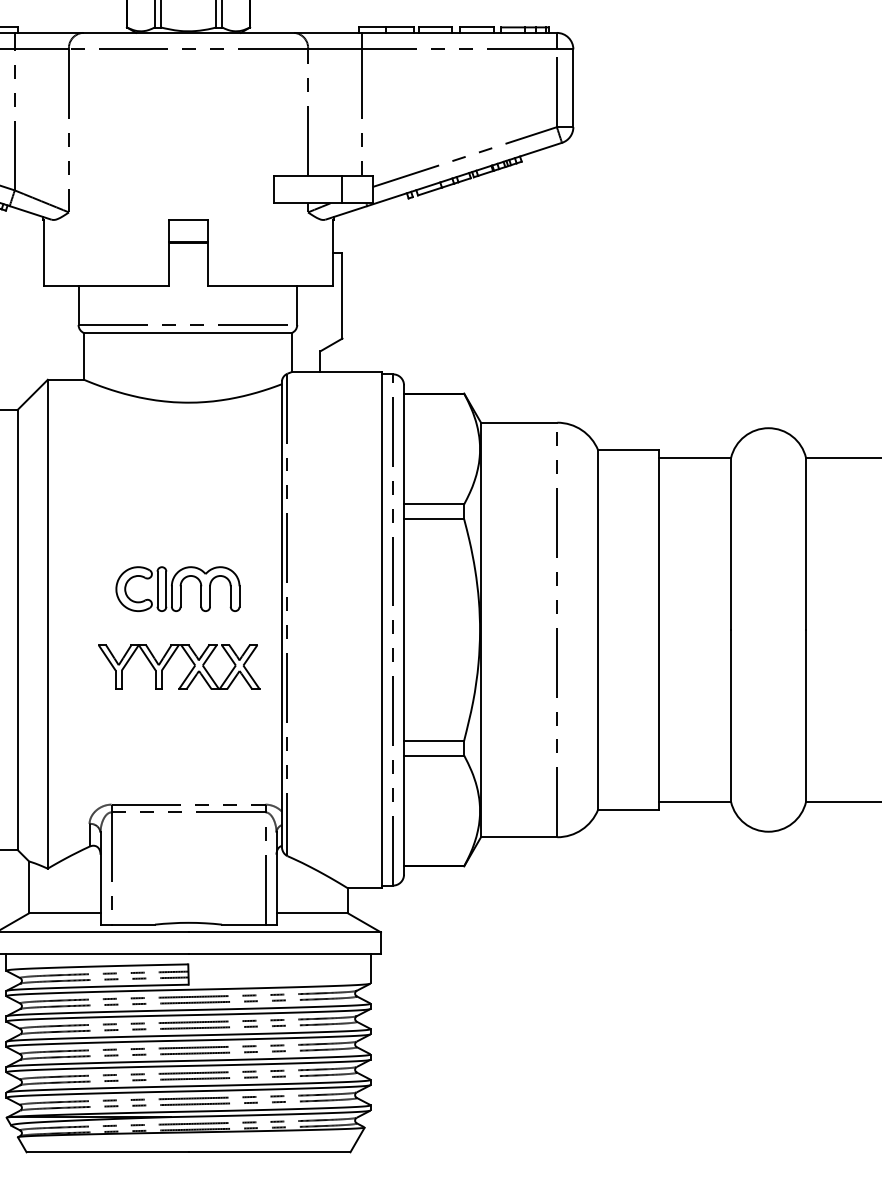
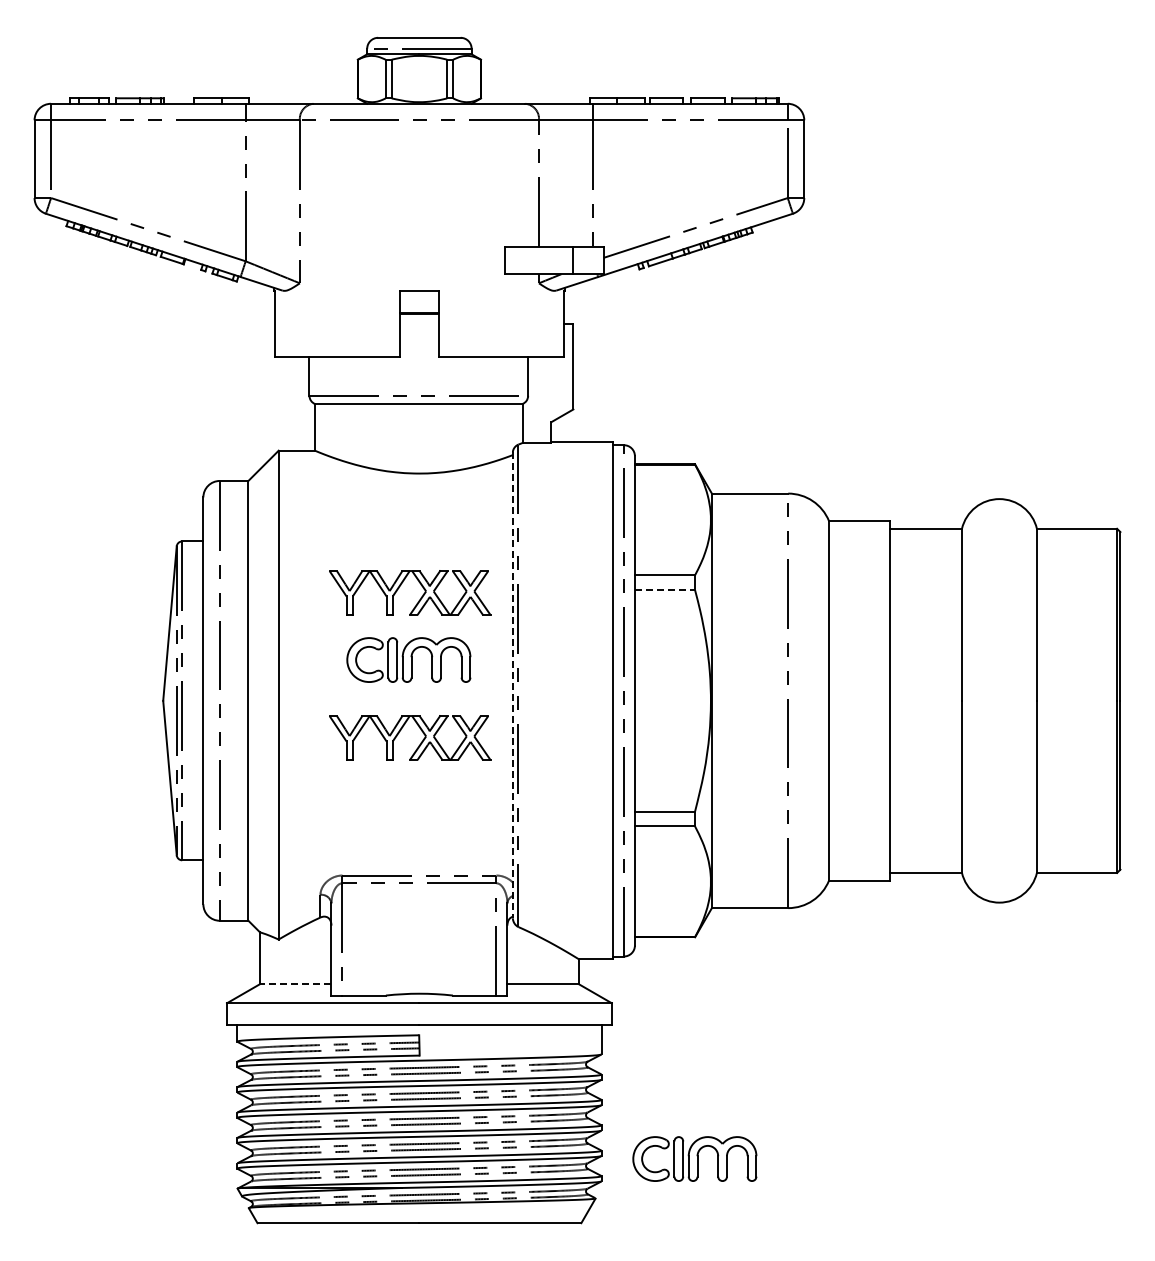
line: (434, 519) -> (665, 590), solid -> dashed
part: (189, 526) -> (420, 597), added
line: (281, 614) -> (512, 685), solid -> dashed
line: (64, 913) -> (295, 984), solid -> dashed
part: (463, 1087) -> (694, 1158), added

